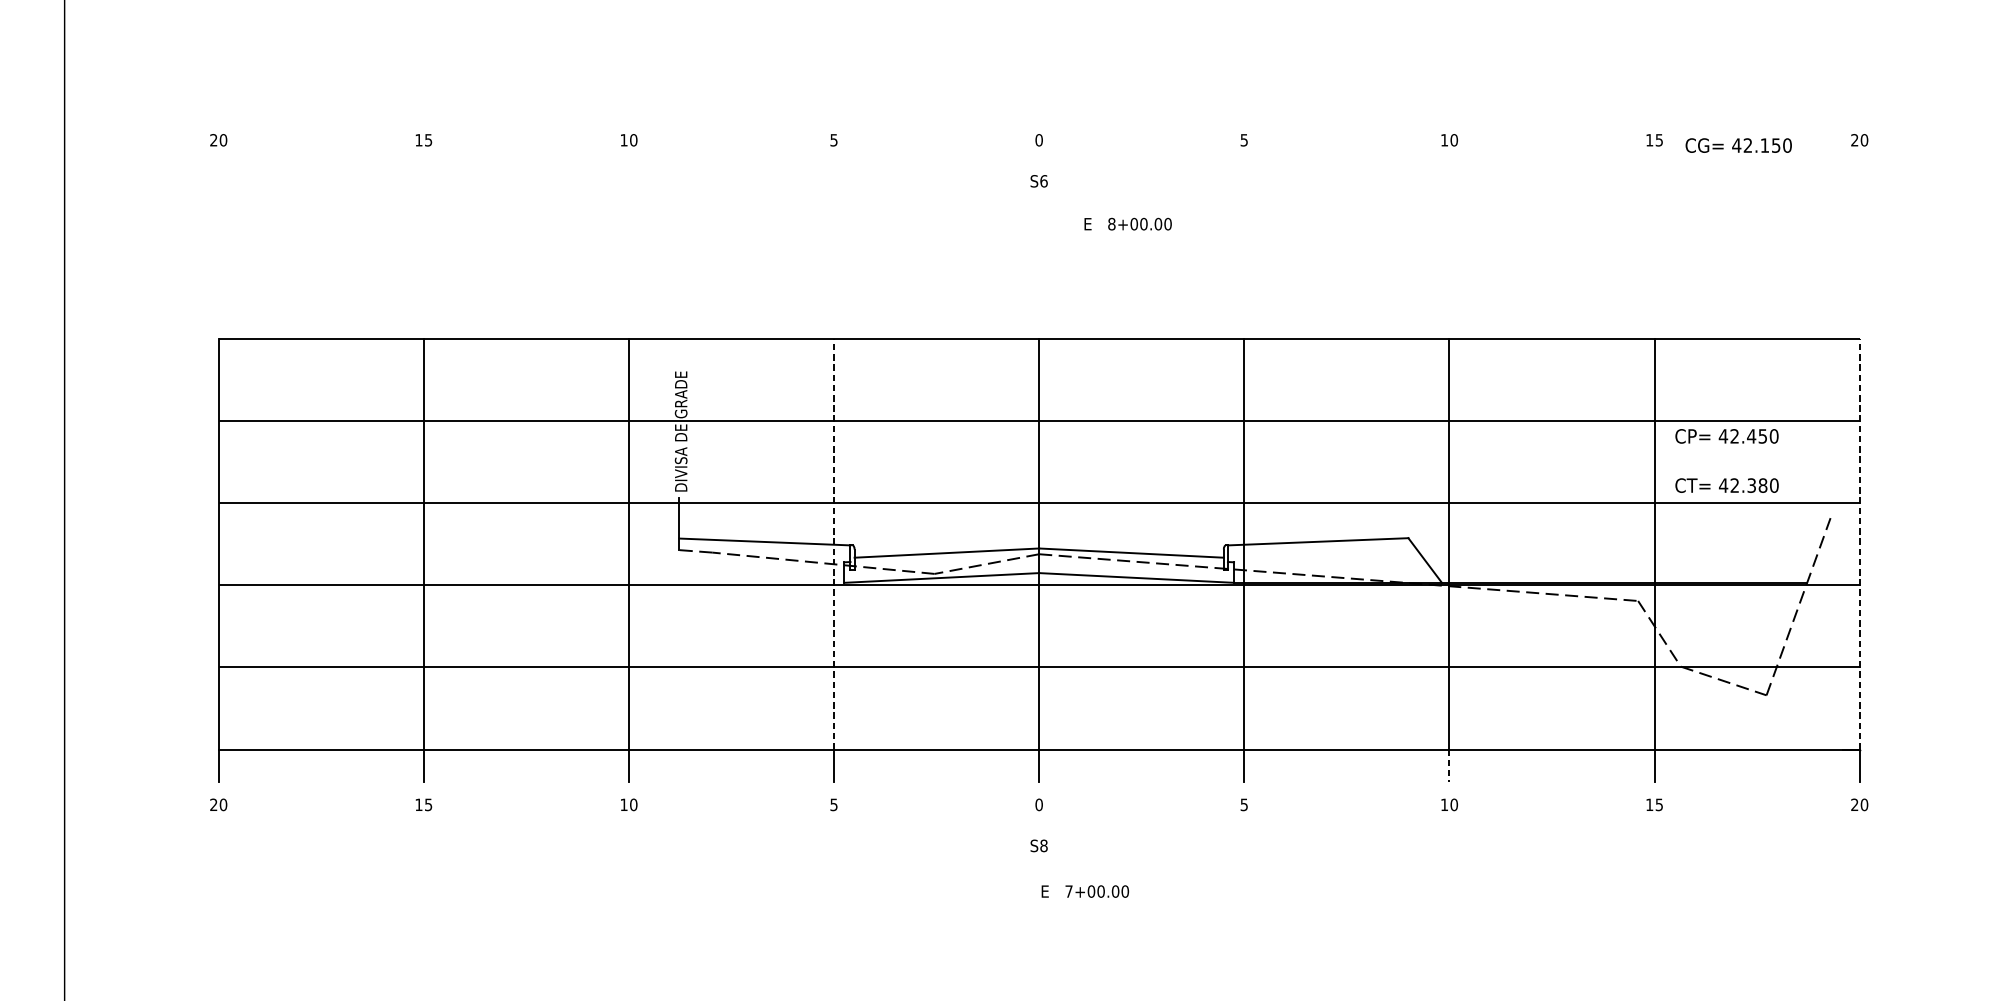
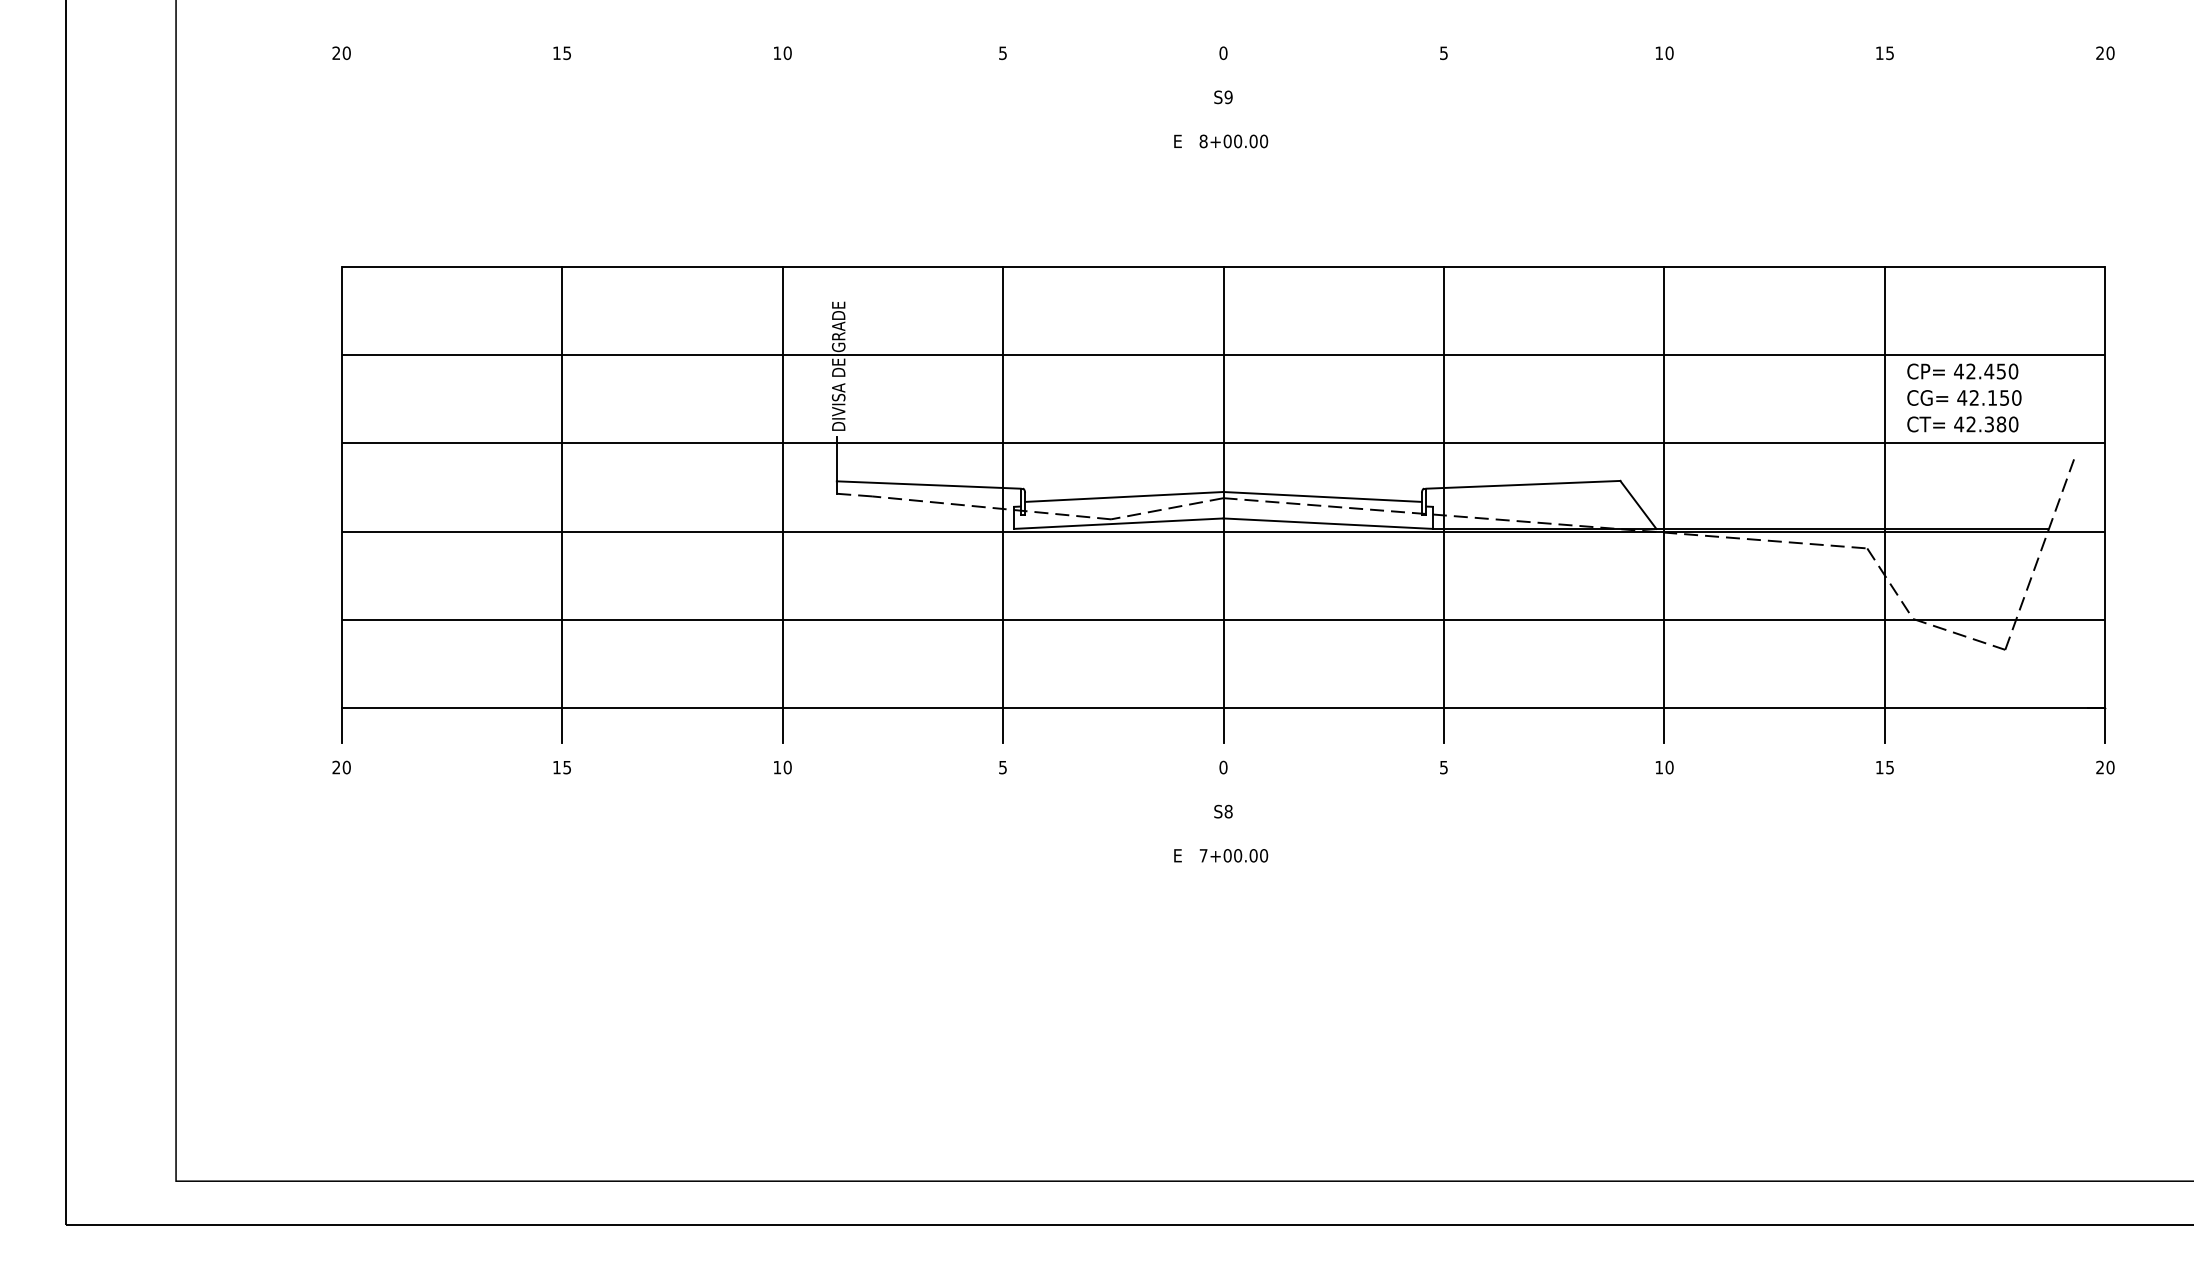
text: (1738, 145) -> (1964, 397), moved
text: (1043, 181) -> (1228, 97), S6 -> S9
text: (1128, 224) -> (1221, 141), moved
line: (834, 544) -> (1003, 487), dashed -> solid
line: (1859, 544) -> (2105, 487), dashed -> solid
line: (1449, 765) -> (1664, 725), dashed -> solid
text: (1085, 891) -> (1221, 855), moved

